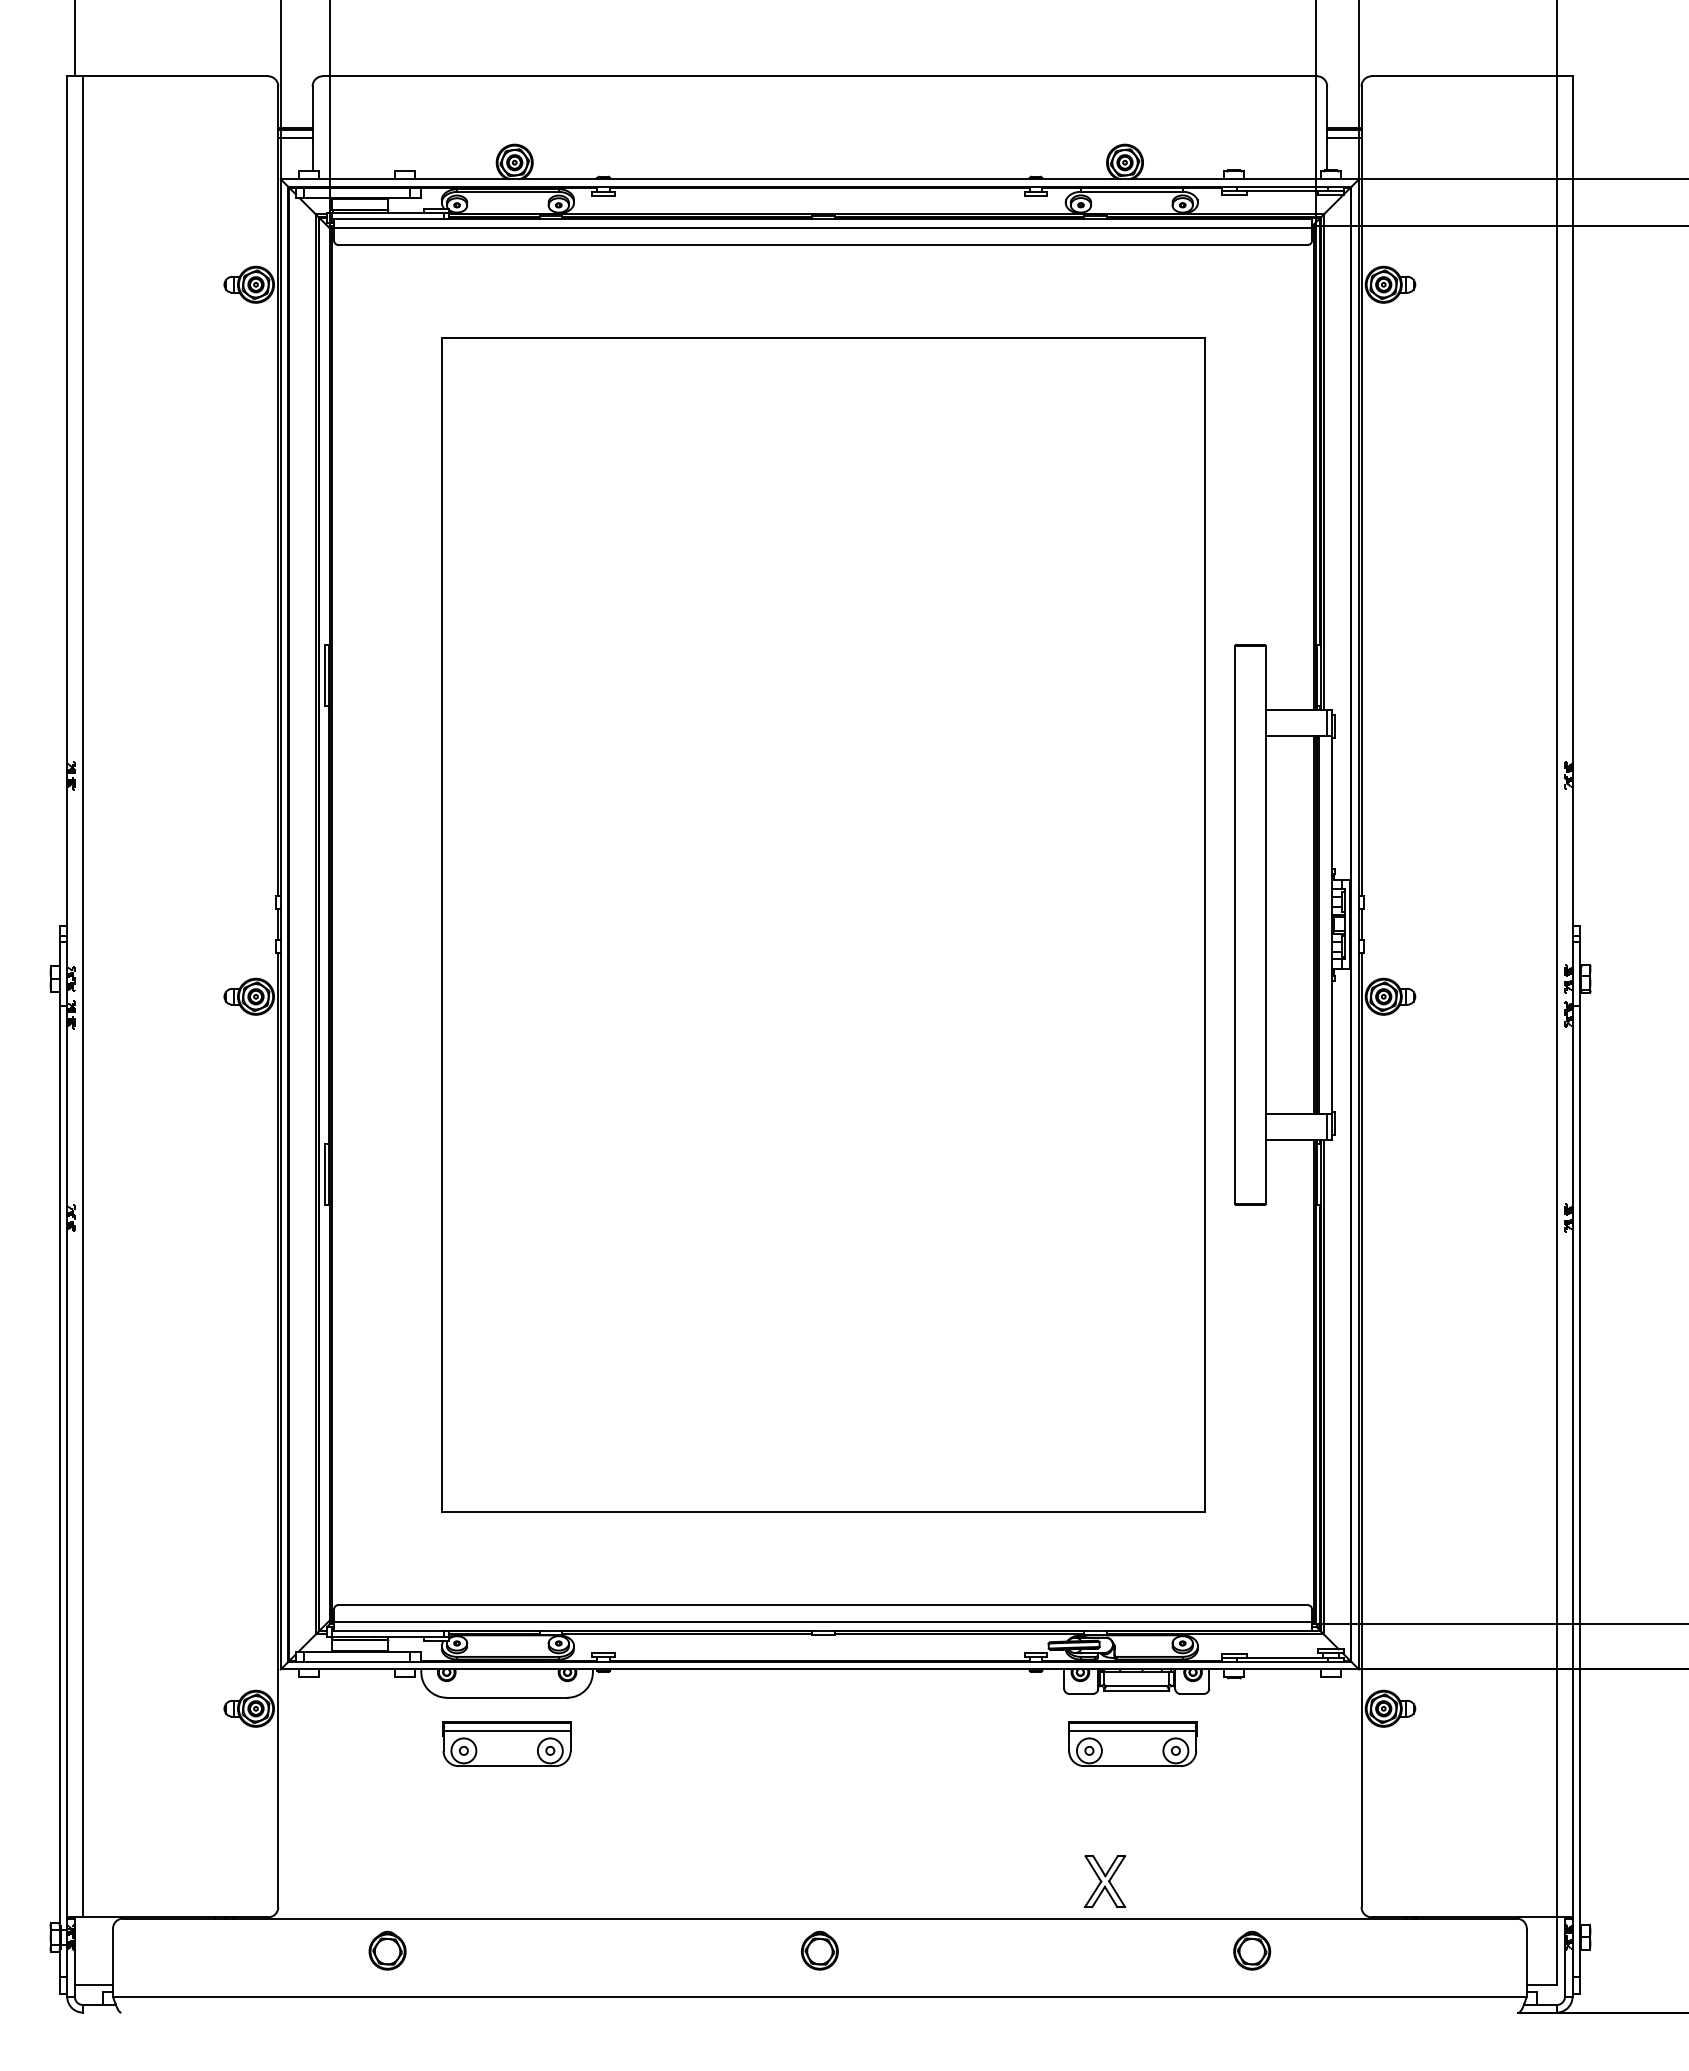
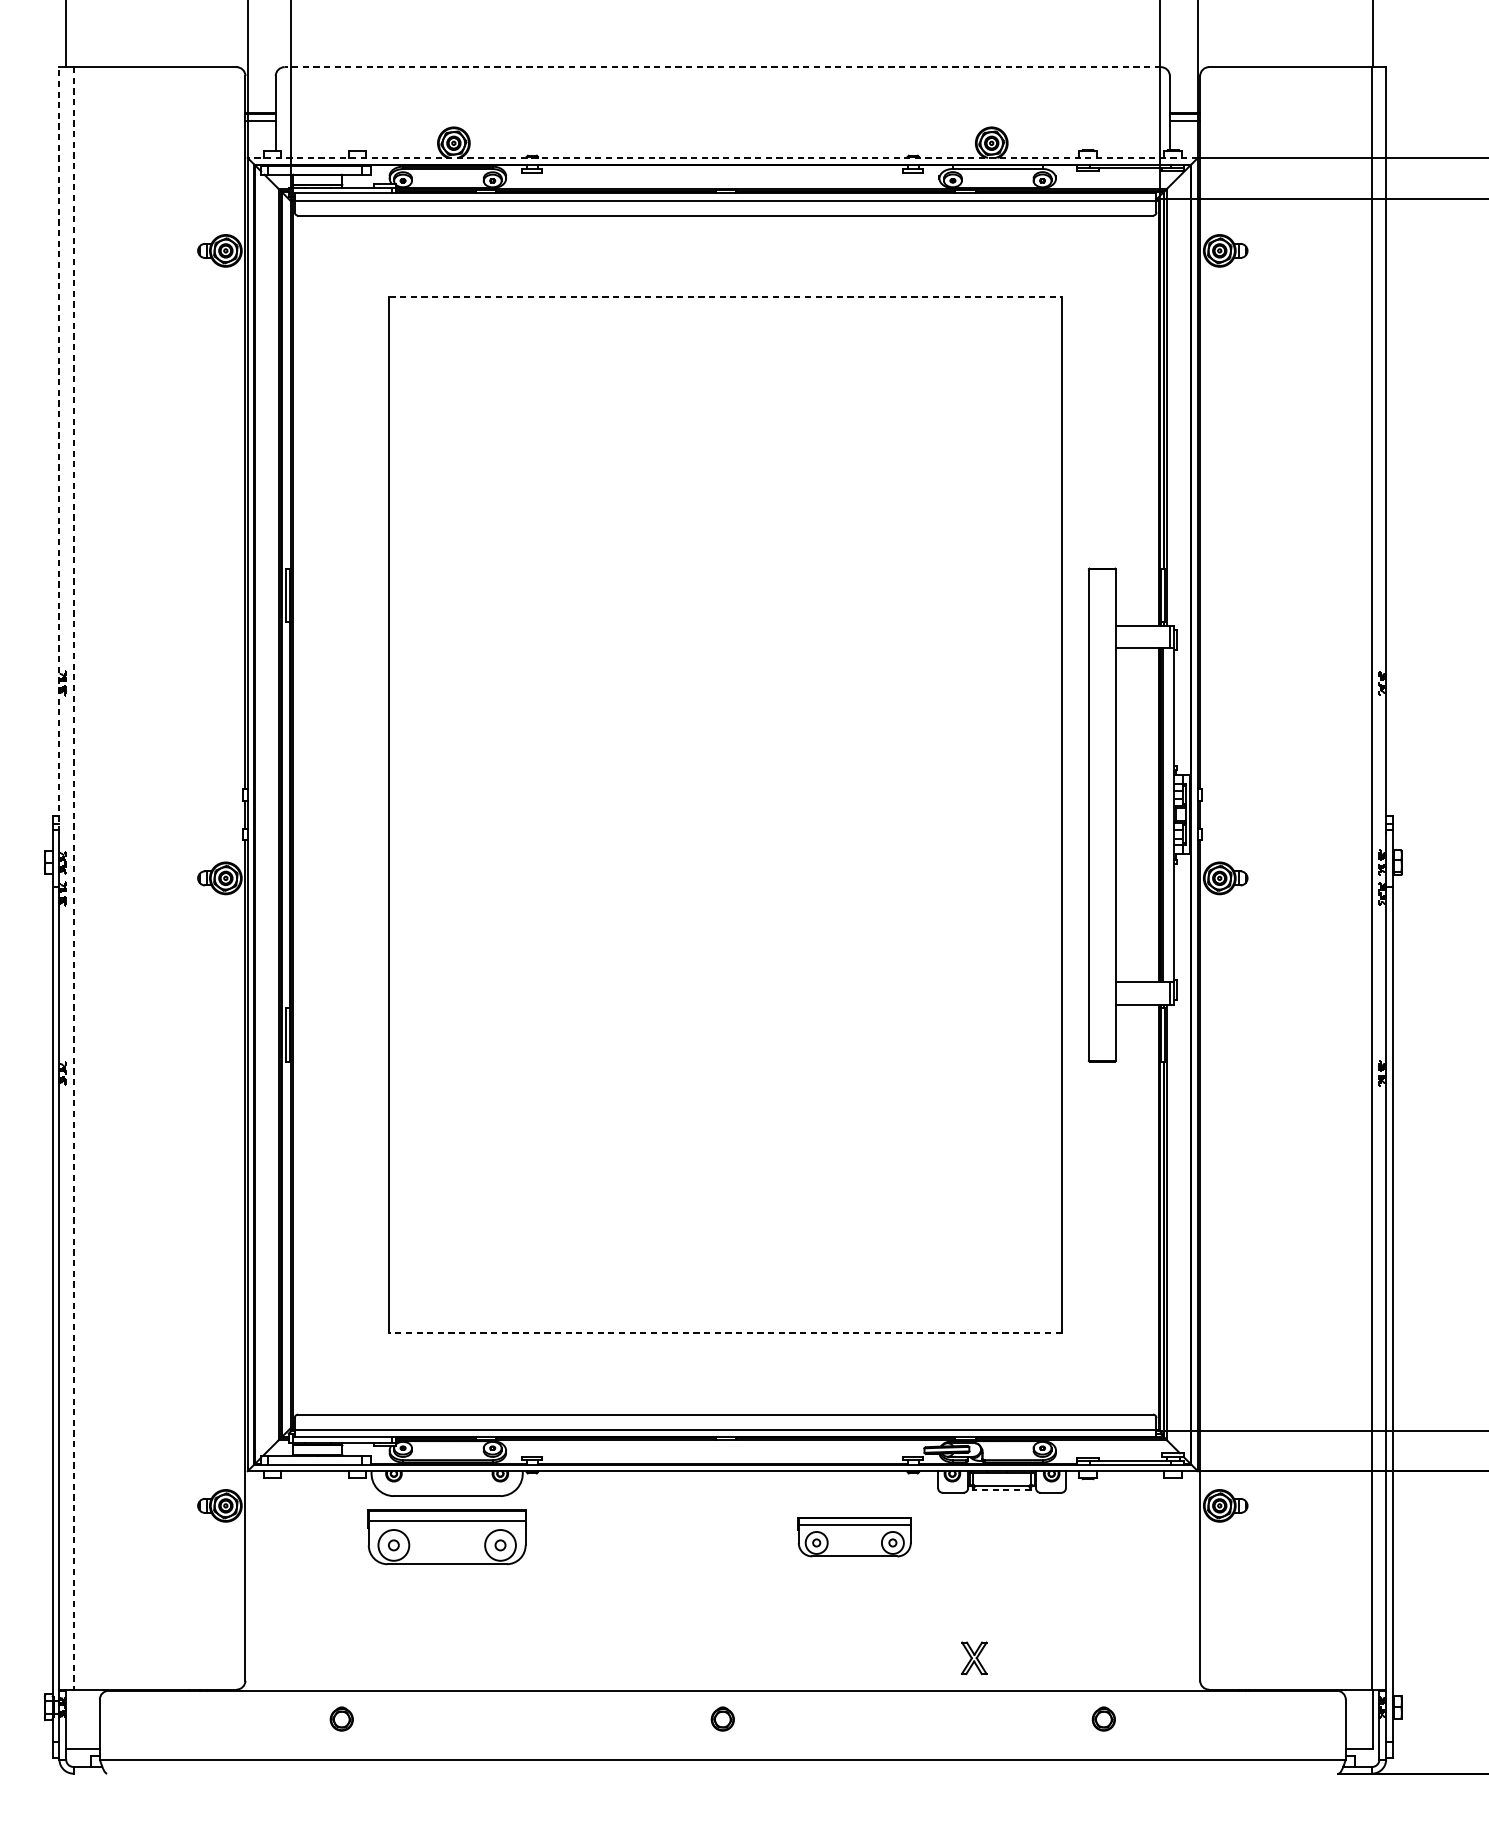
line: (819, 76) -> (722, 67), solid -> dashed
line: (819, 179) -> (722, 158), solid -> dashed
line: (823, 337) -> (725, 297), solid -> dashed
line: (67, 510) -> (59, 449), solid -> dashed
line: (83, 996) -> (73, 878), solid -> dashed
line: (822, 1512) -> (725, 1332), solid -> dashed
line: (1136, 1690) -> (1001, 1489), solid -> dashed
part: (506, 1743) -> (446, 1536), size x1.4
part: (1132, 1743) -> (854, 1536), moved
part: (1105, 1881) -> (974, 1658), size x0.7
part: (387, 1950) -> (341, 1718), size x0.7
part: (819, 1950) -> (722, 1718), size x0.7
part: (1252, 1950) -> (1104, 1718), size x0.7

